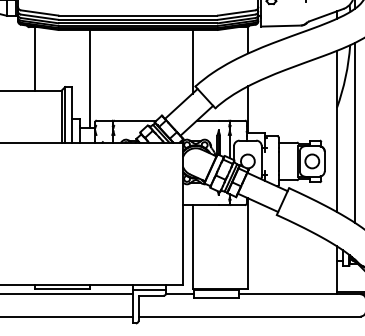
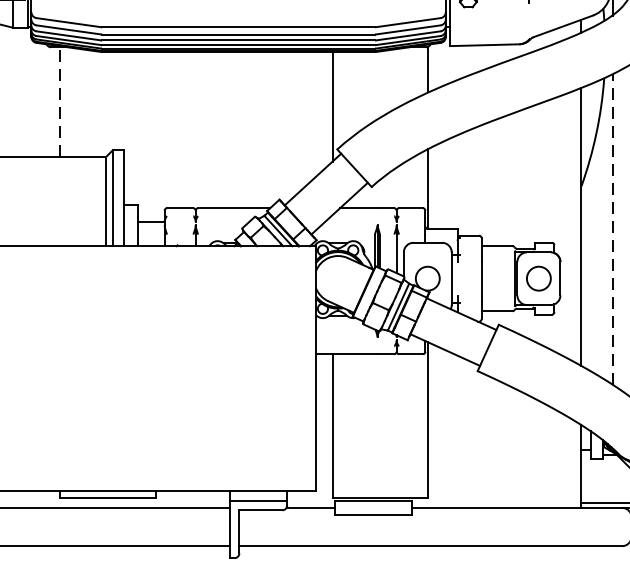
line: (34, 58) -> (59, 101), solid -> dashed
line: (90, 79) -> (156, 137), removed
line: (354, 132) -> (611, 228), solid -> dashed

